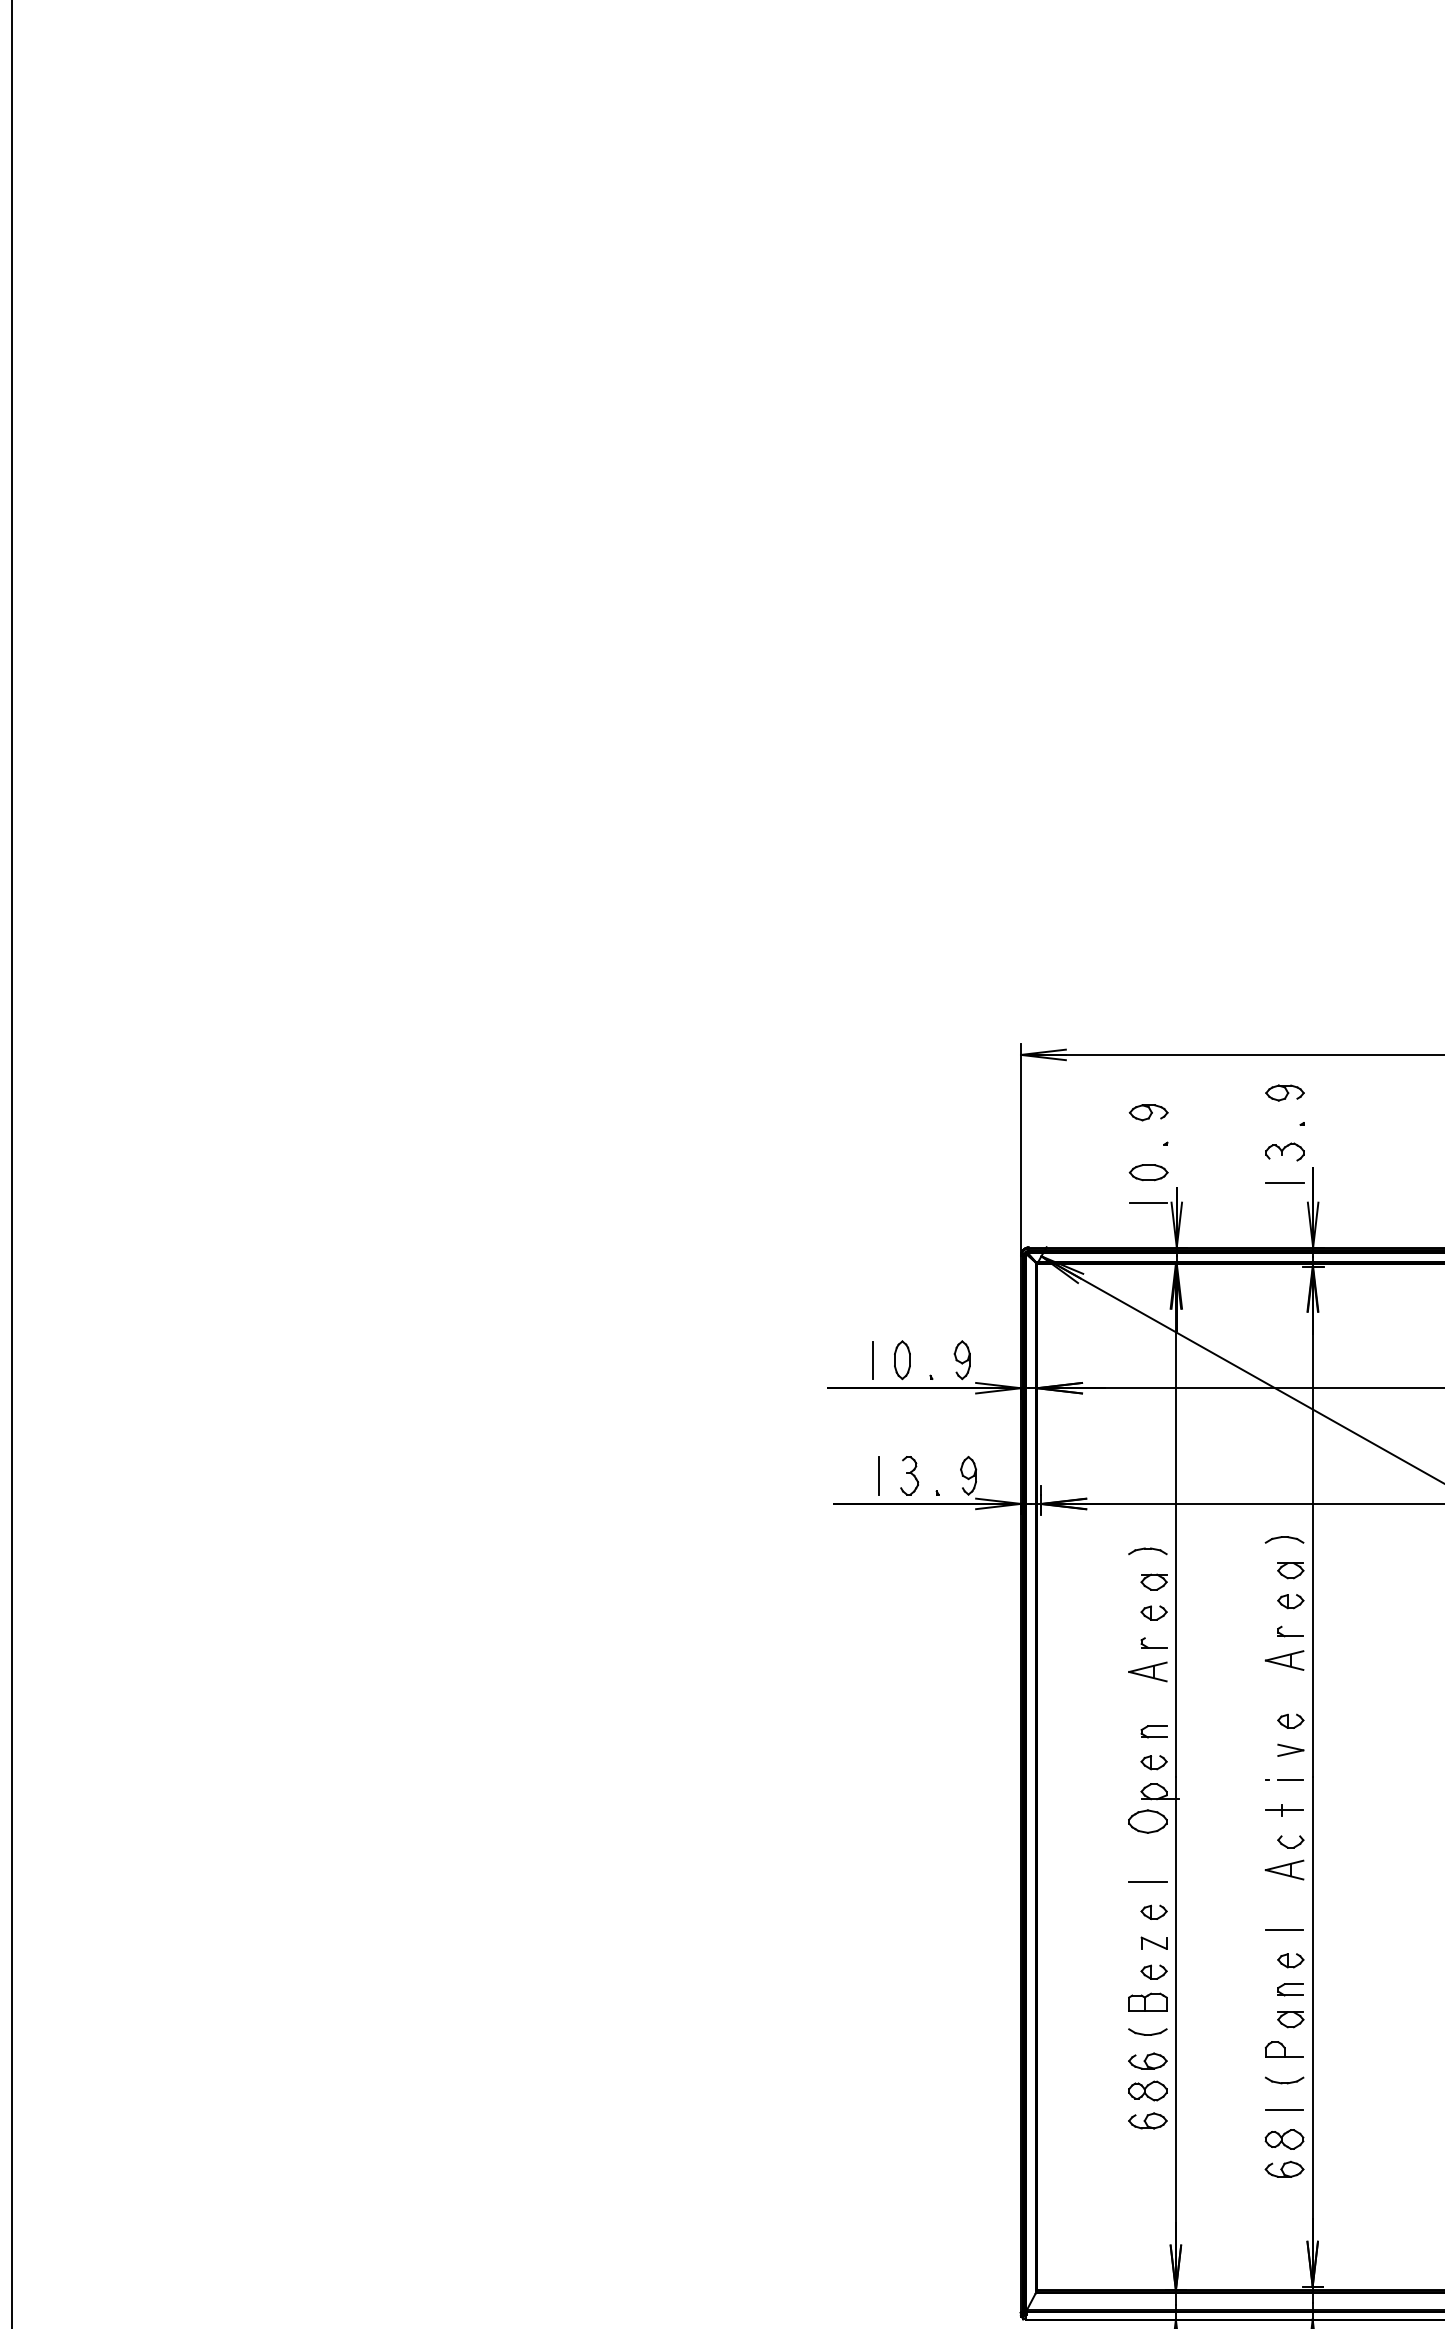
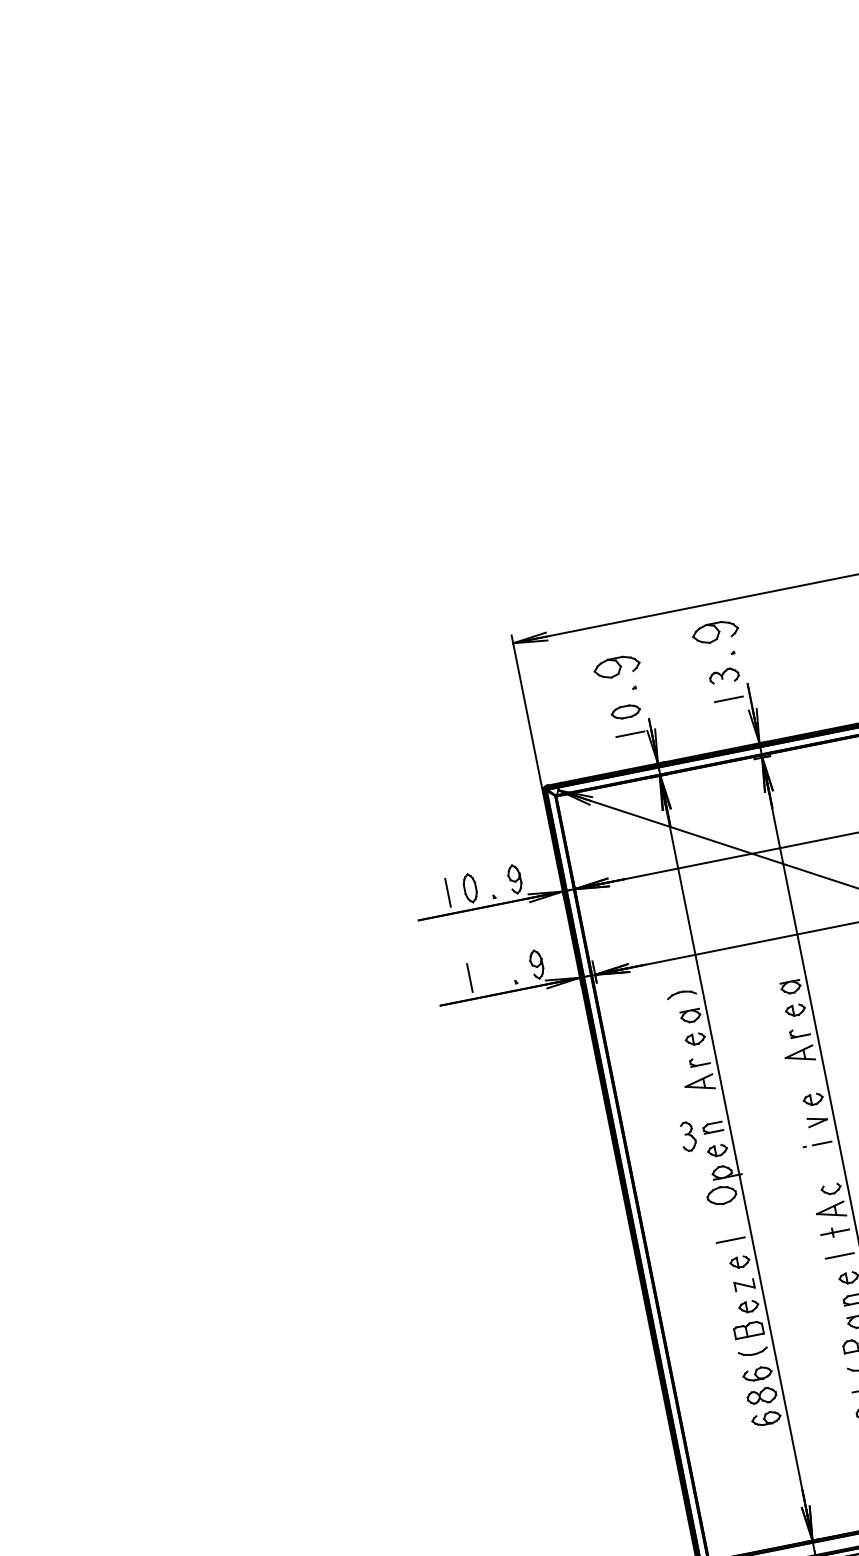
part: (1284, 1092) -> (715, 632), size x1.6
part: (1148, 1112) -> (616, 667), size x1.6
part: (909, 1475) -> (688, 1136), moved
part: (1284, 1539) -> (781, 965), removed
part: (1284, 1810) -> (835, 1232), moved

